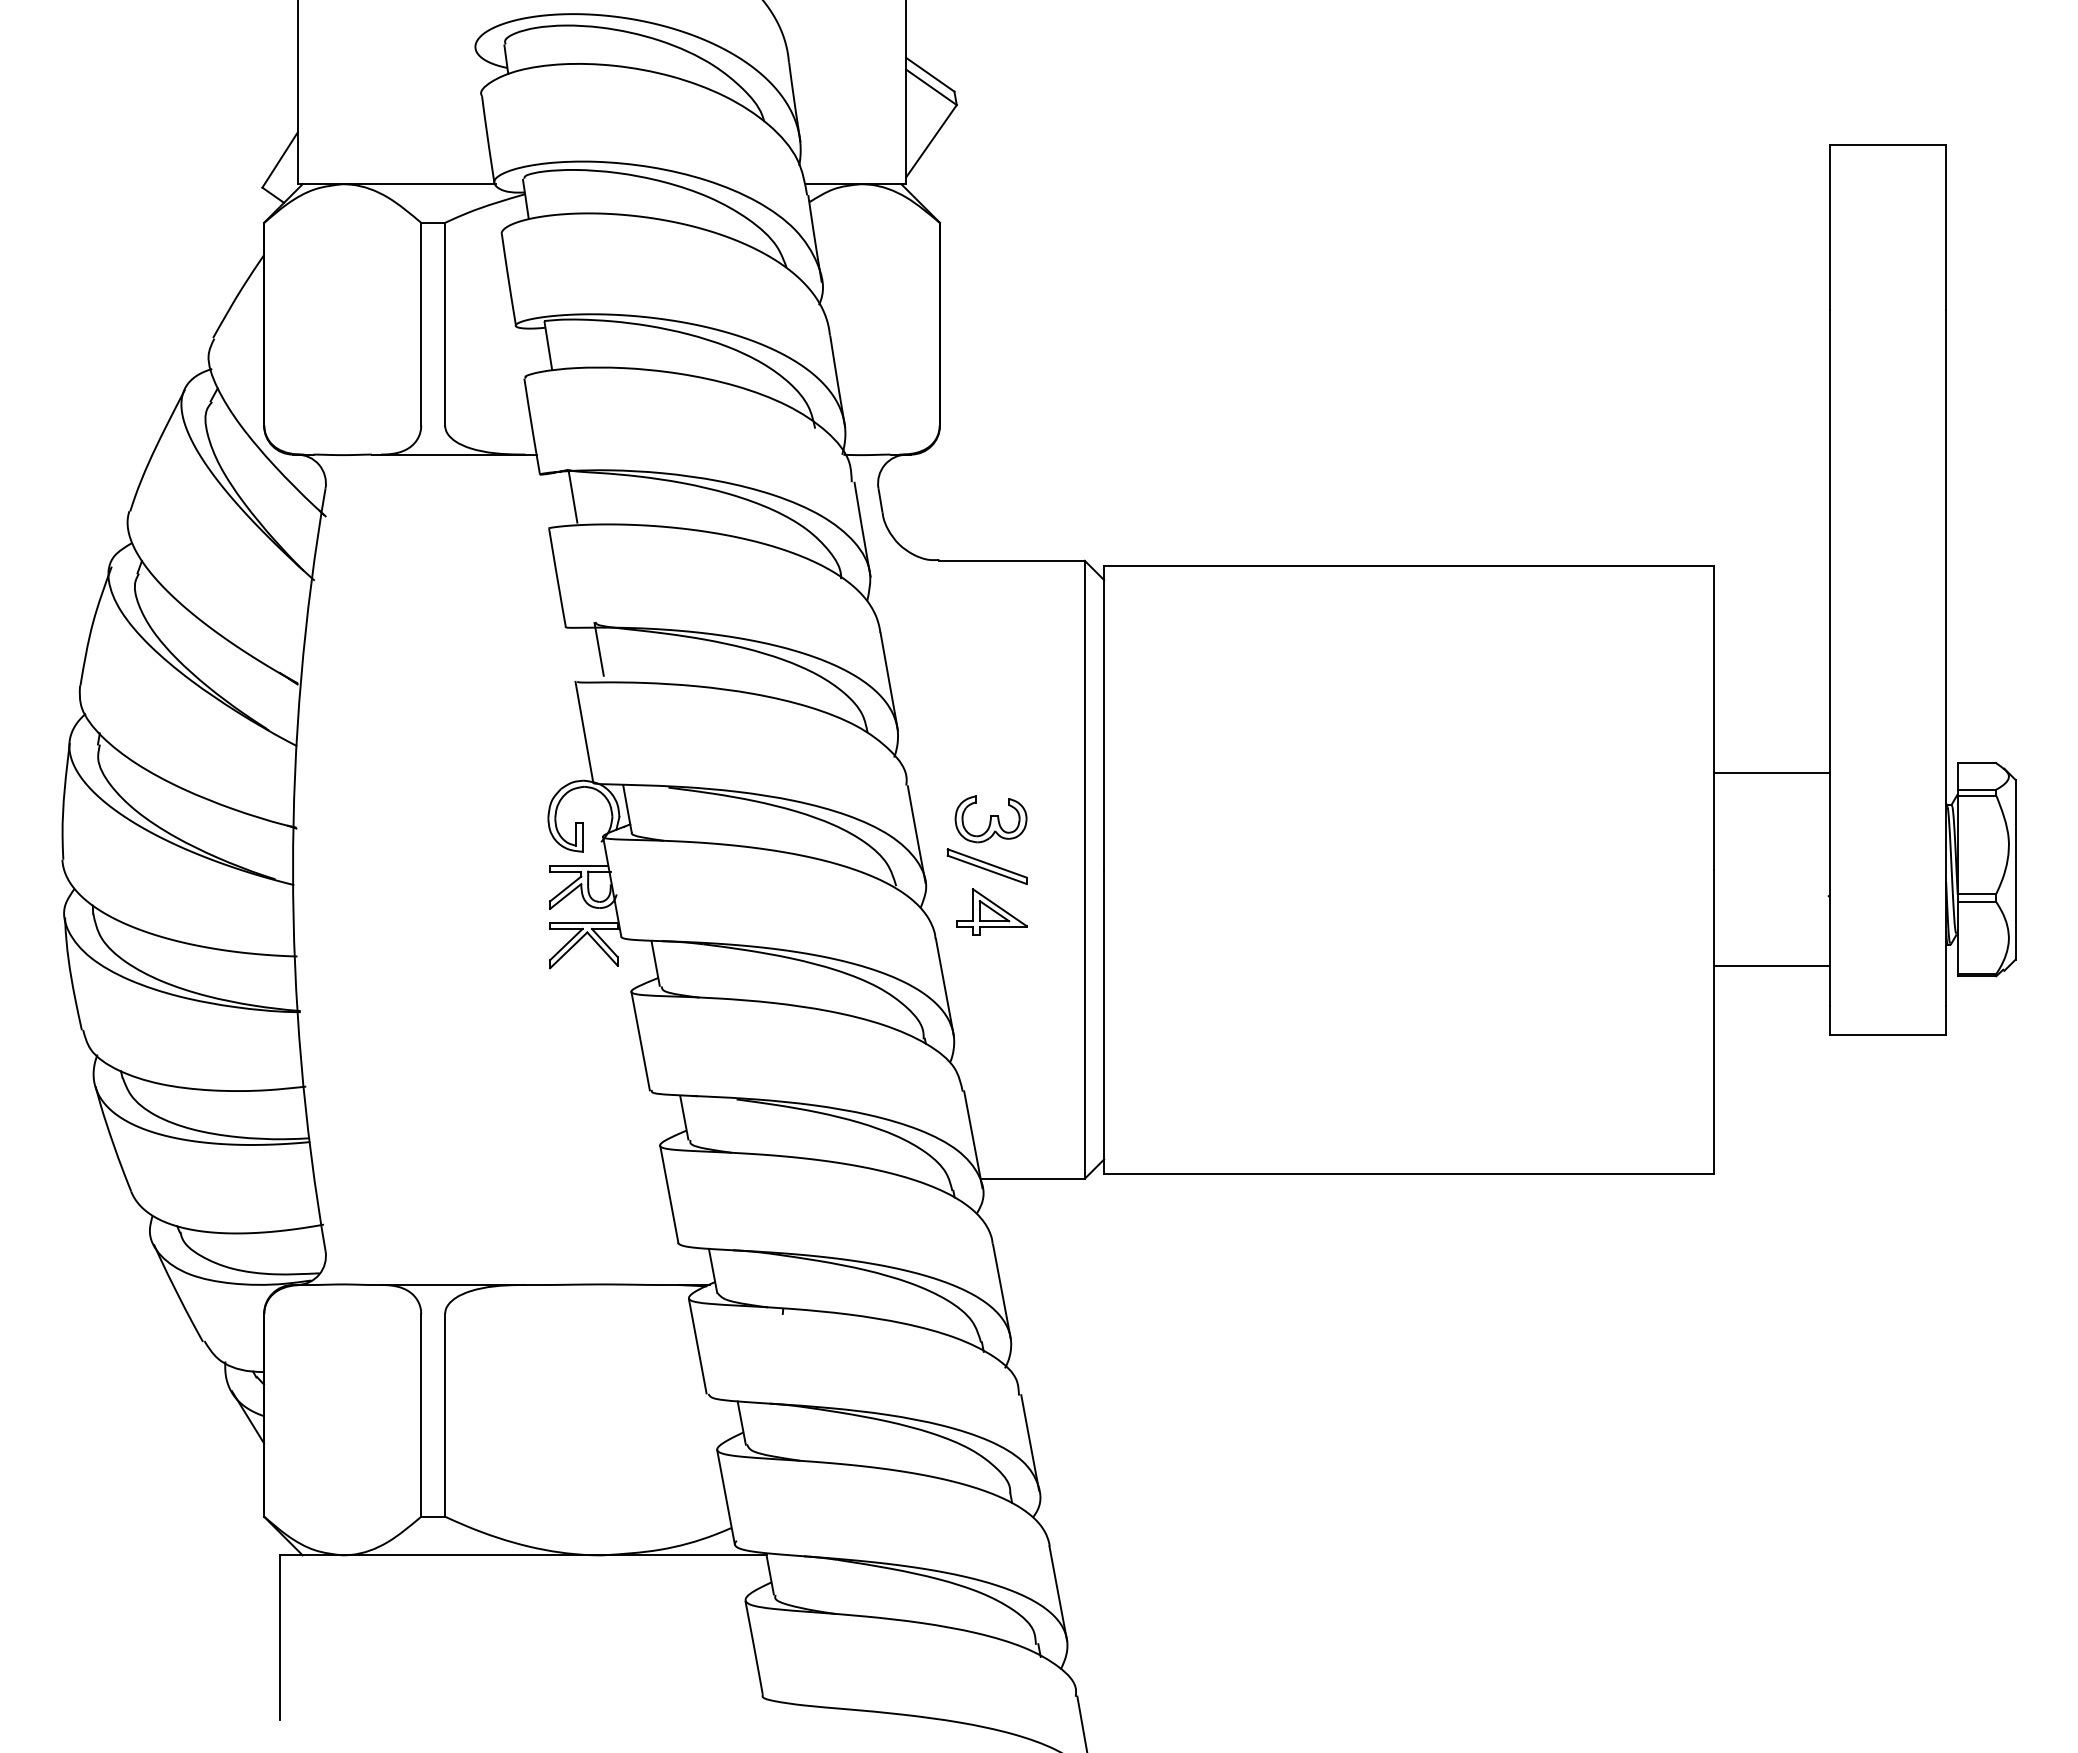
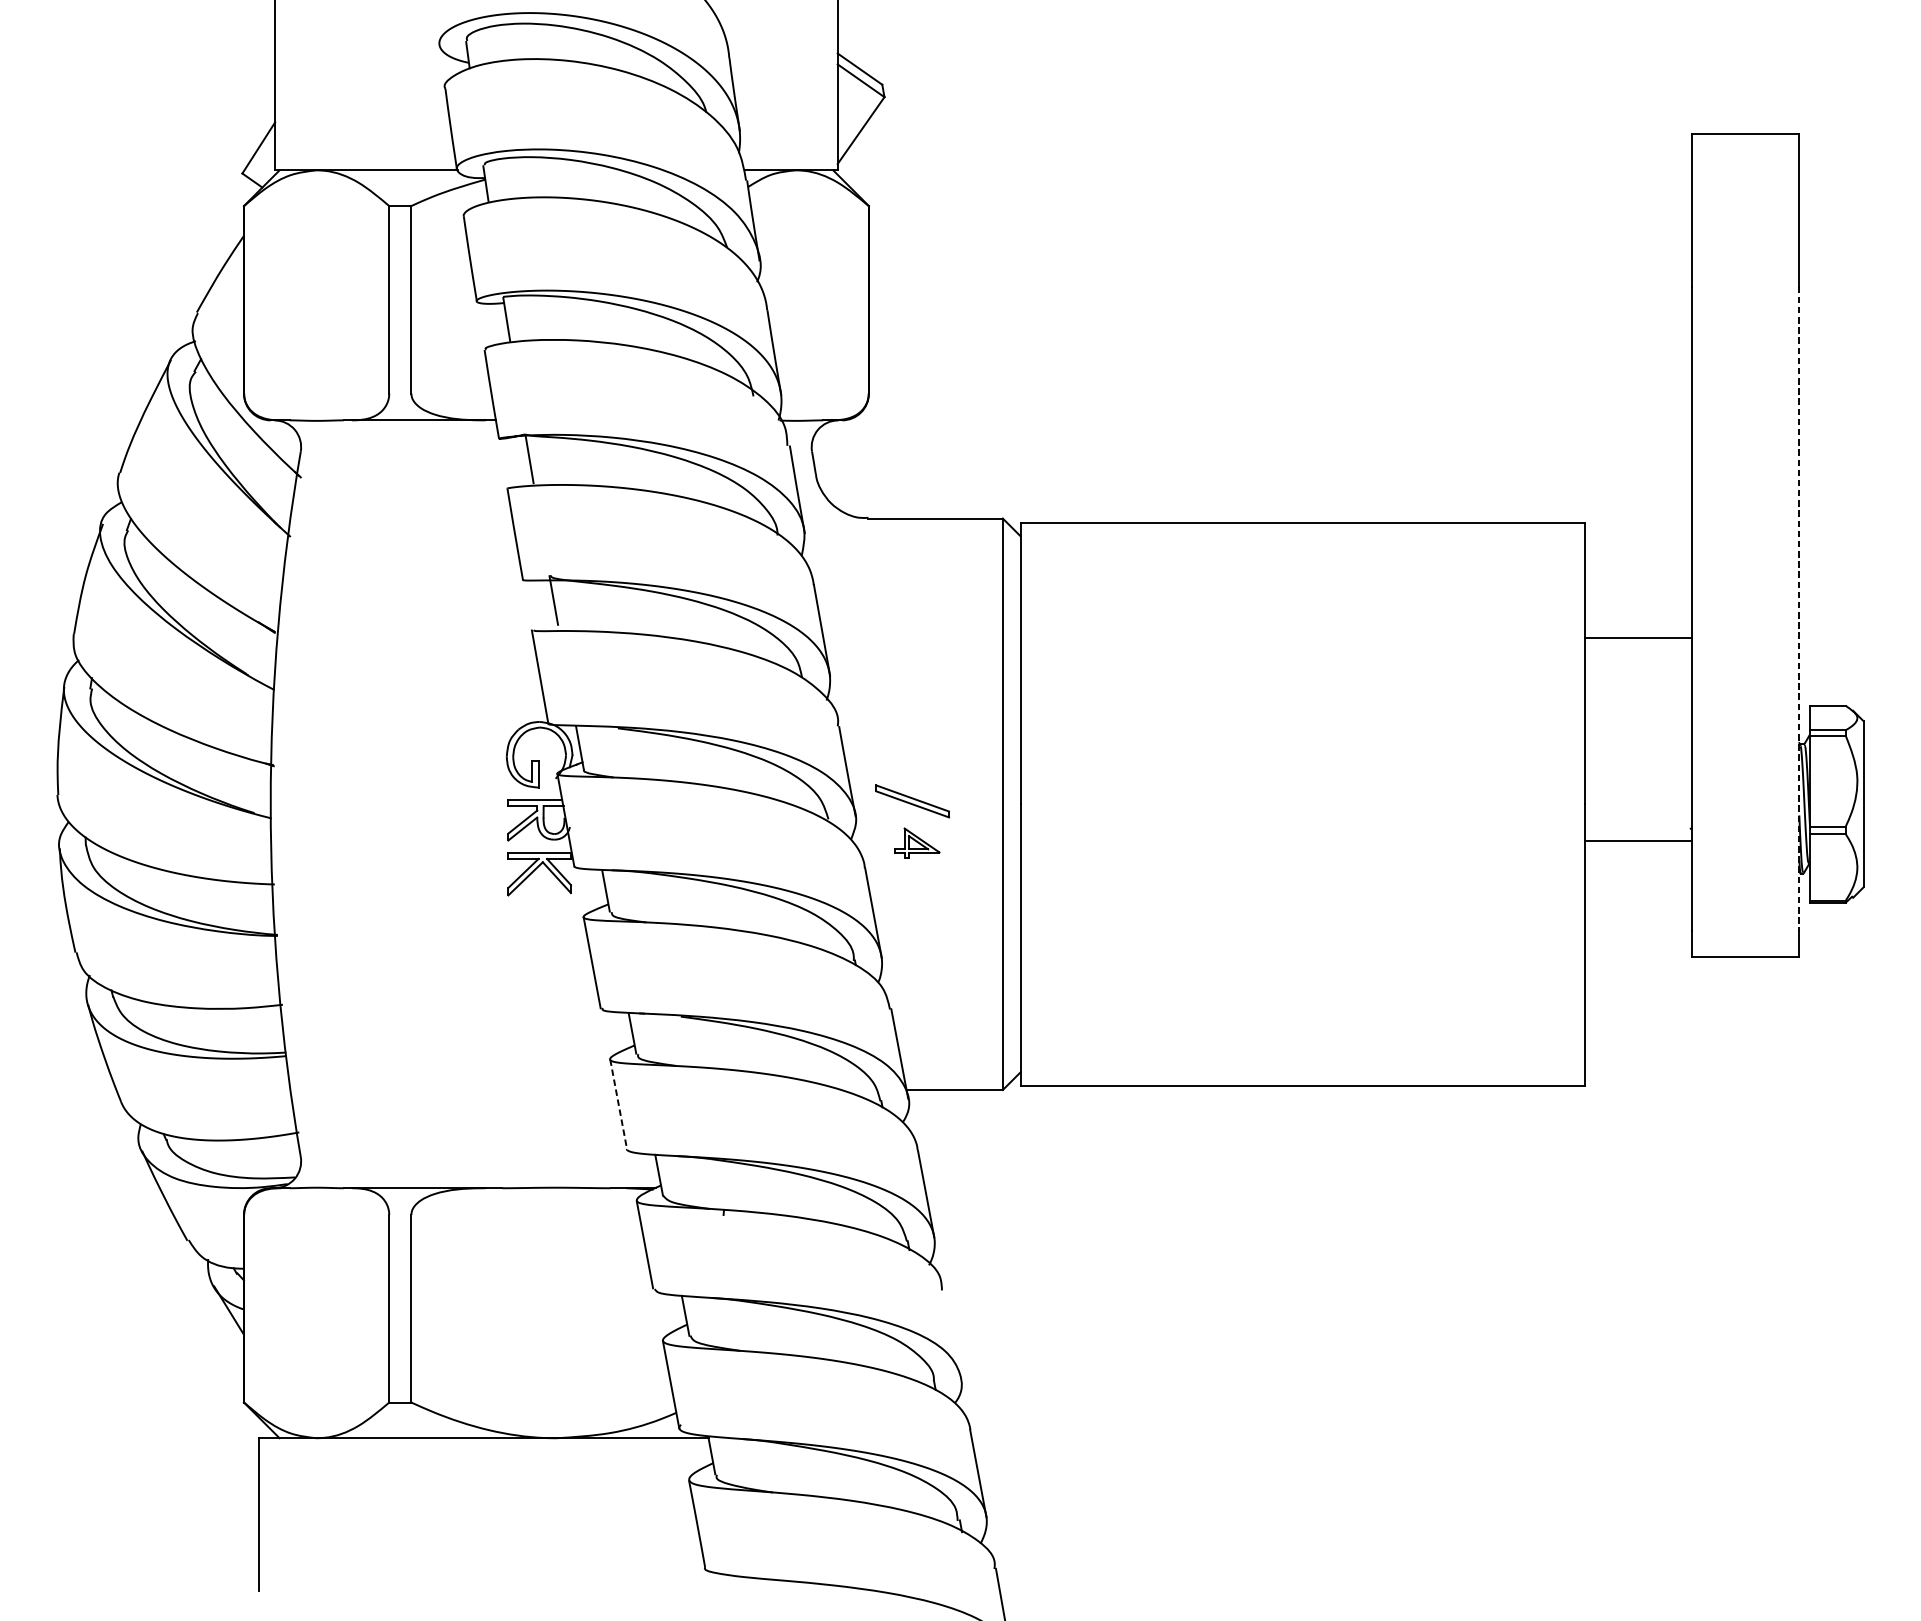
line: (1946, 658) -> (1799, 608), solid -> dashed
line: (1772, 773) -> (1638, 638), moved
part: (990, 819) -> (915, 757), removed
part: (991, 911) -> (916, 842), size x0.7
line: (1772, 966) -> (1638, 841), moved
line: (669, 1194) -> (618, 1104), solid -> dashed
line: (1030, 1442) -> (952, 1333), removed

